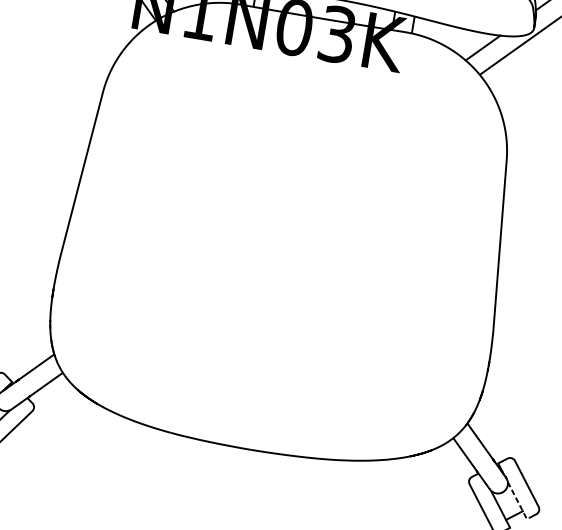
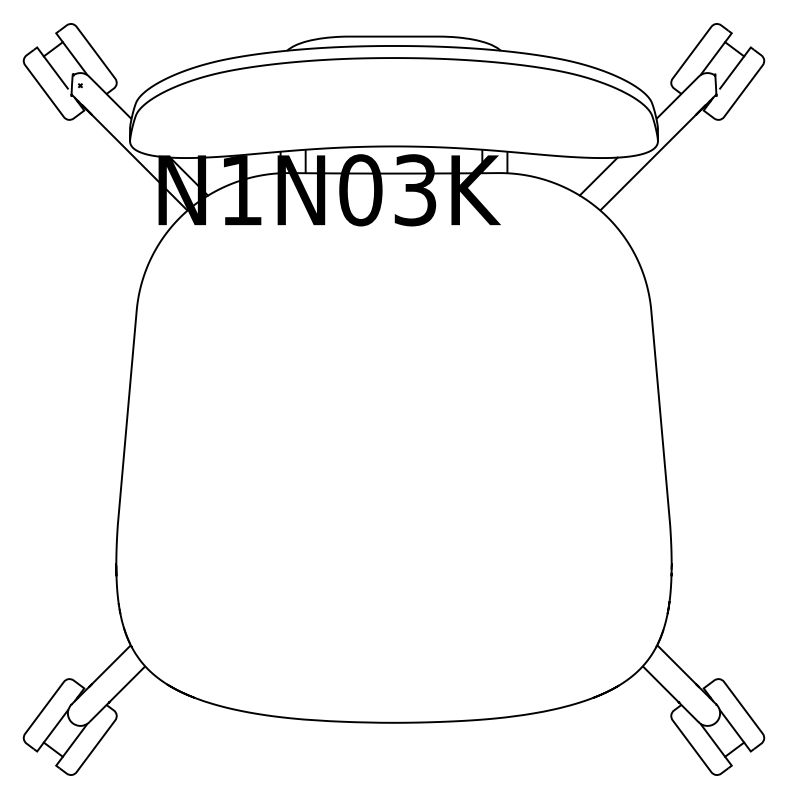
line: (518, 503) -> (737, 733), dashed -> solid

